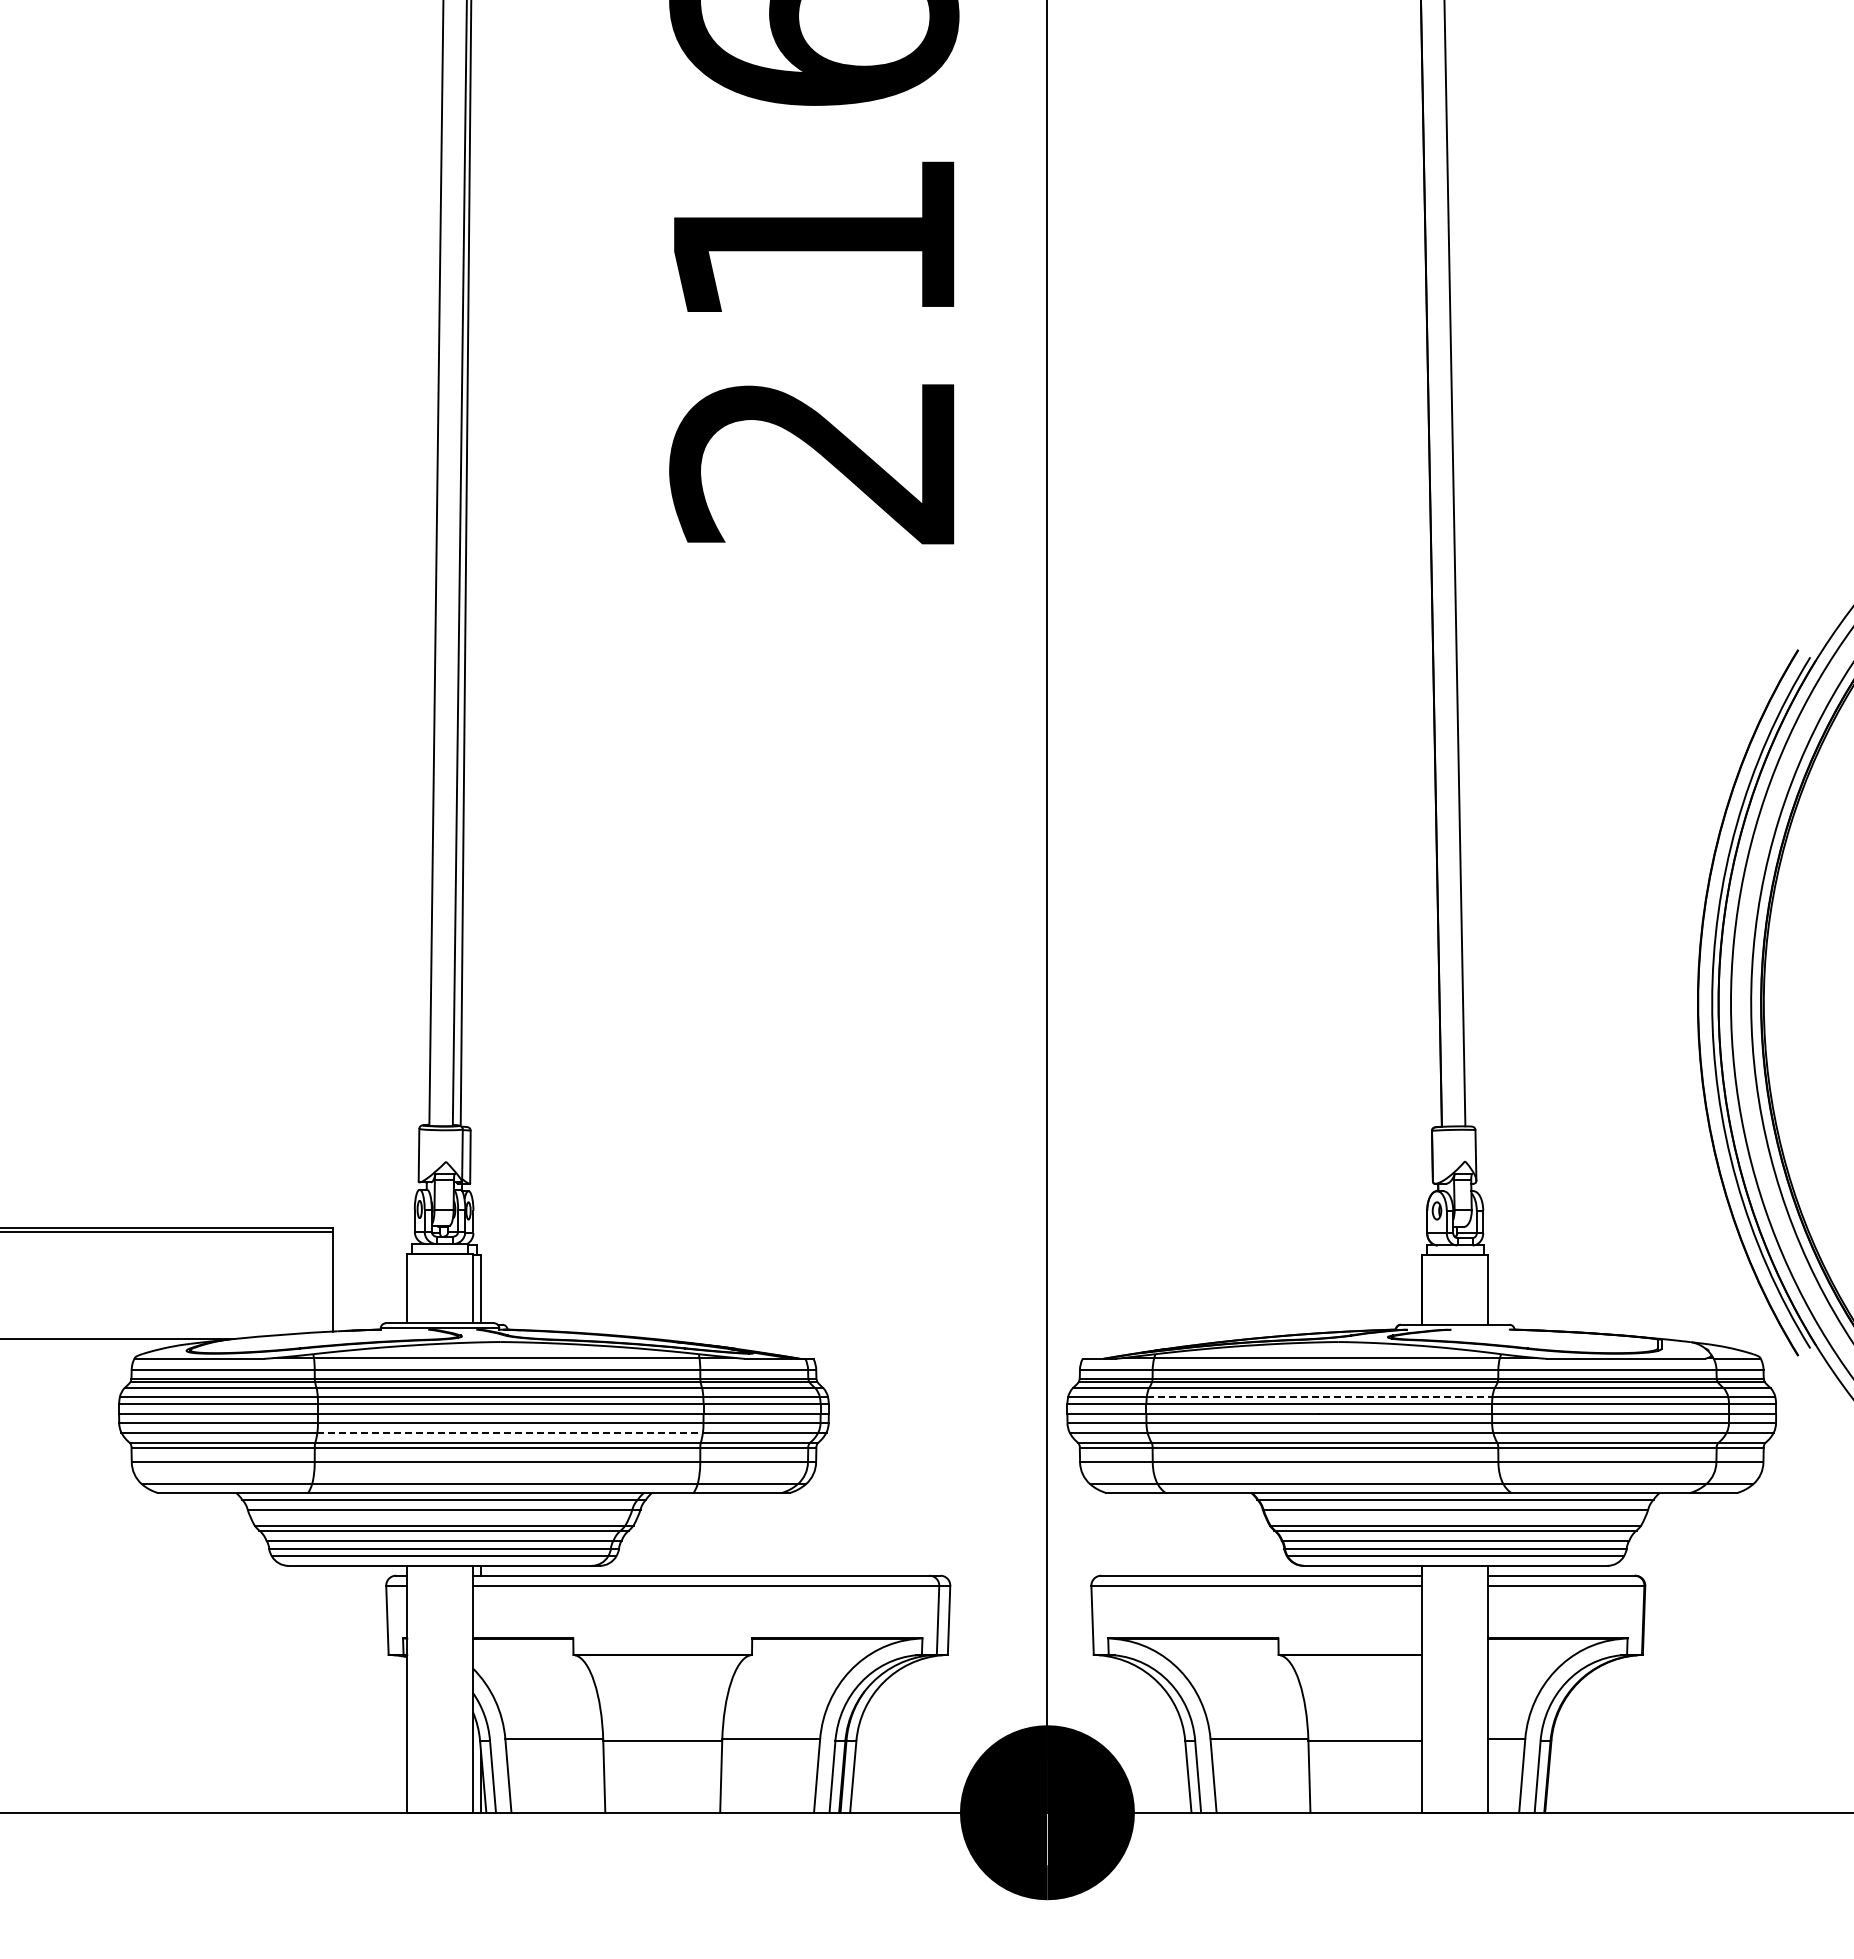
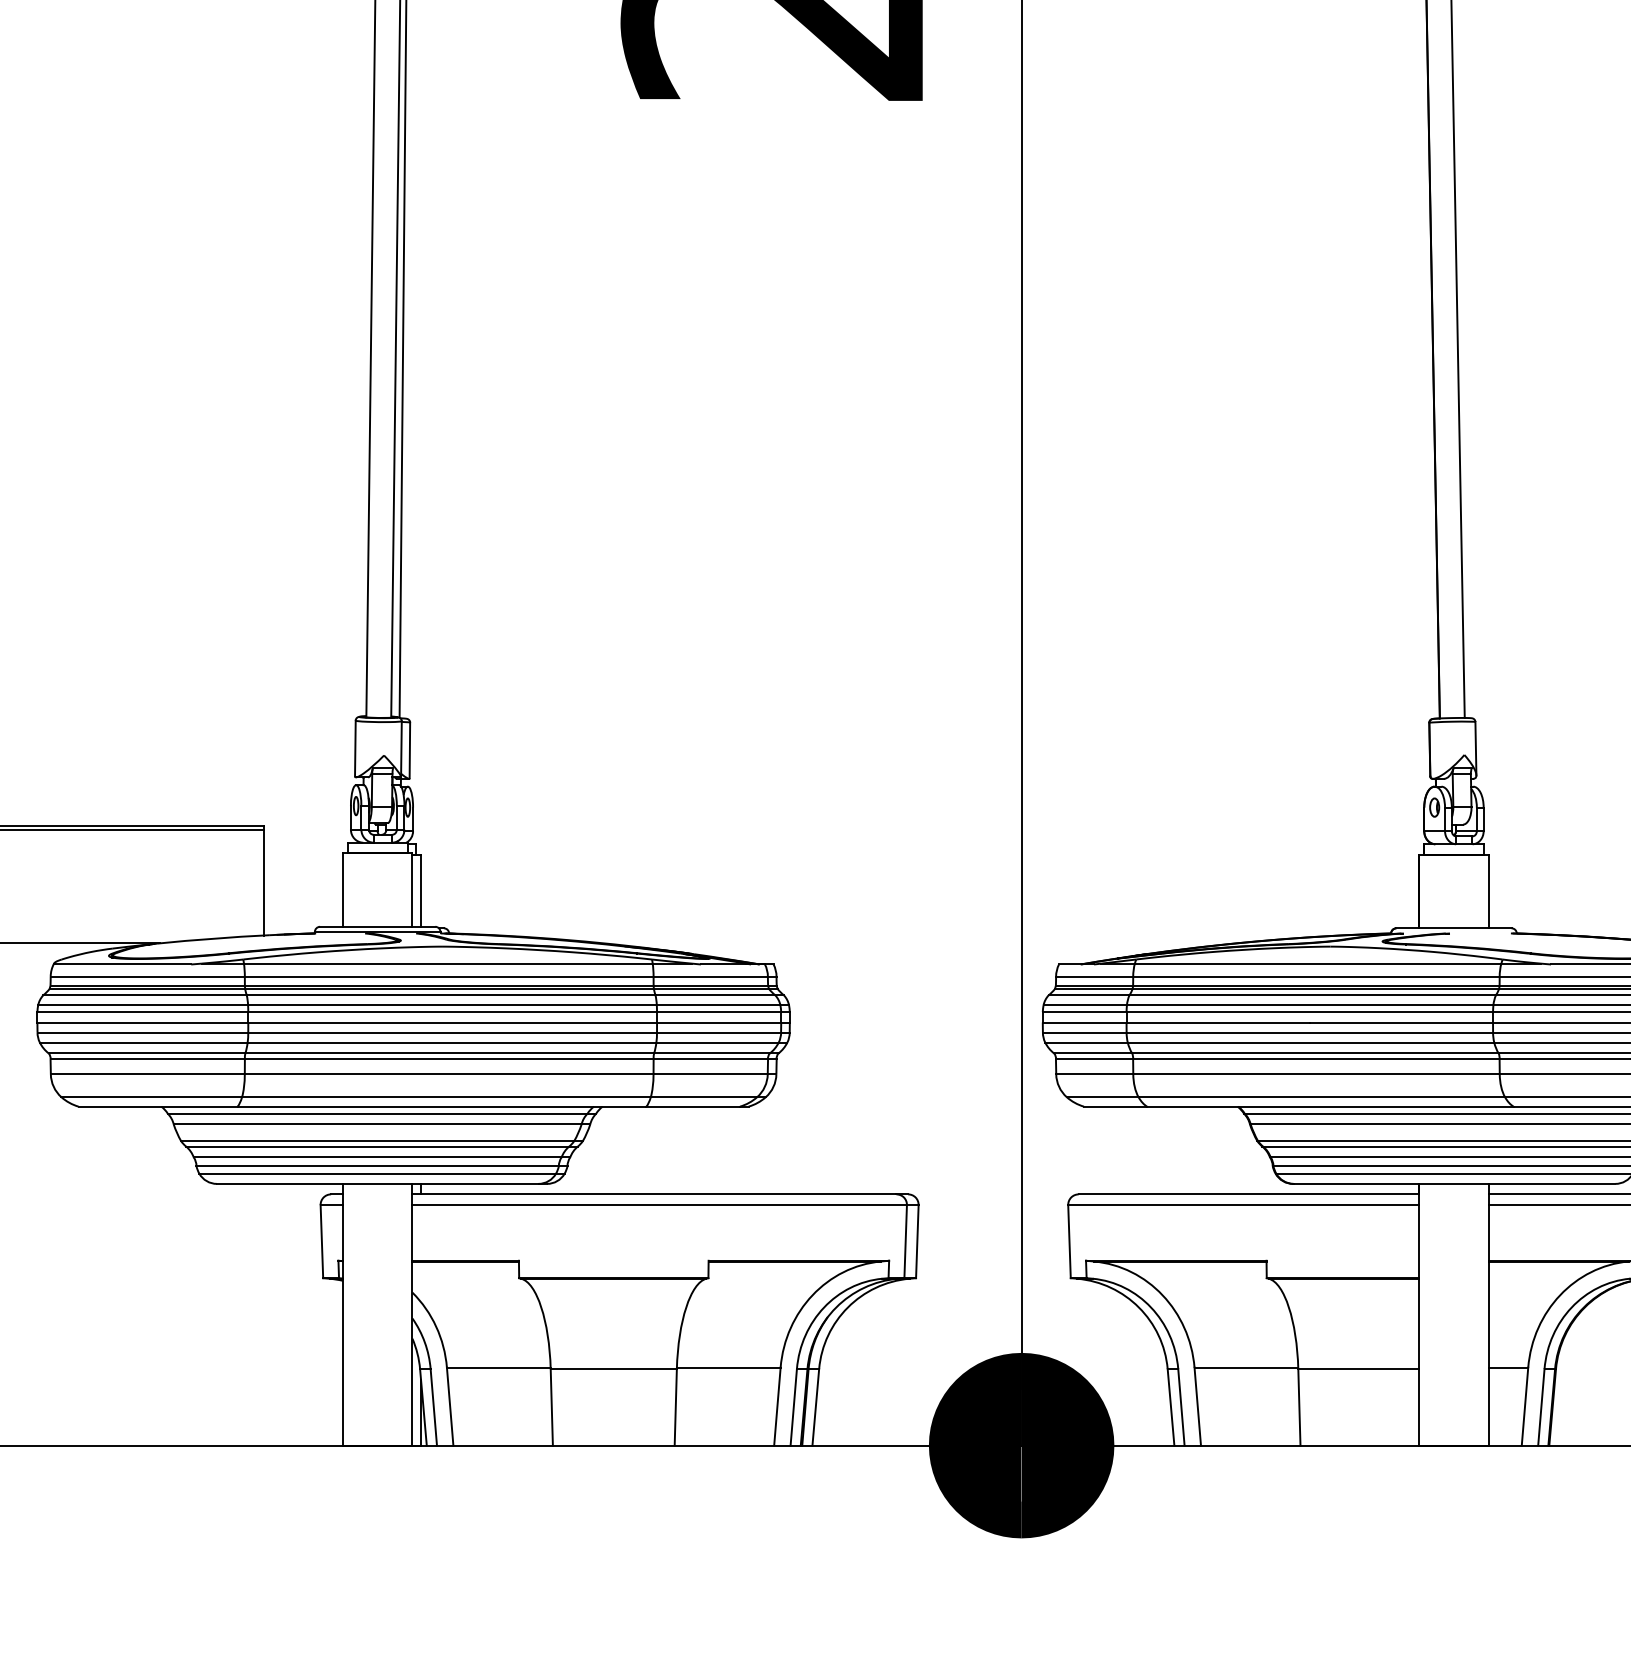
line: (1319, 1397) -> (1310, 1005), dashed -> solid
line: (510, 1432) -> (452, 1042), dashed -> solid

